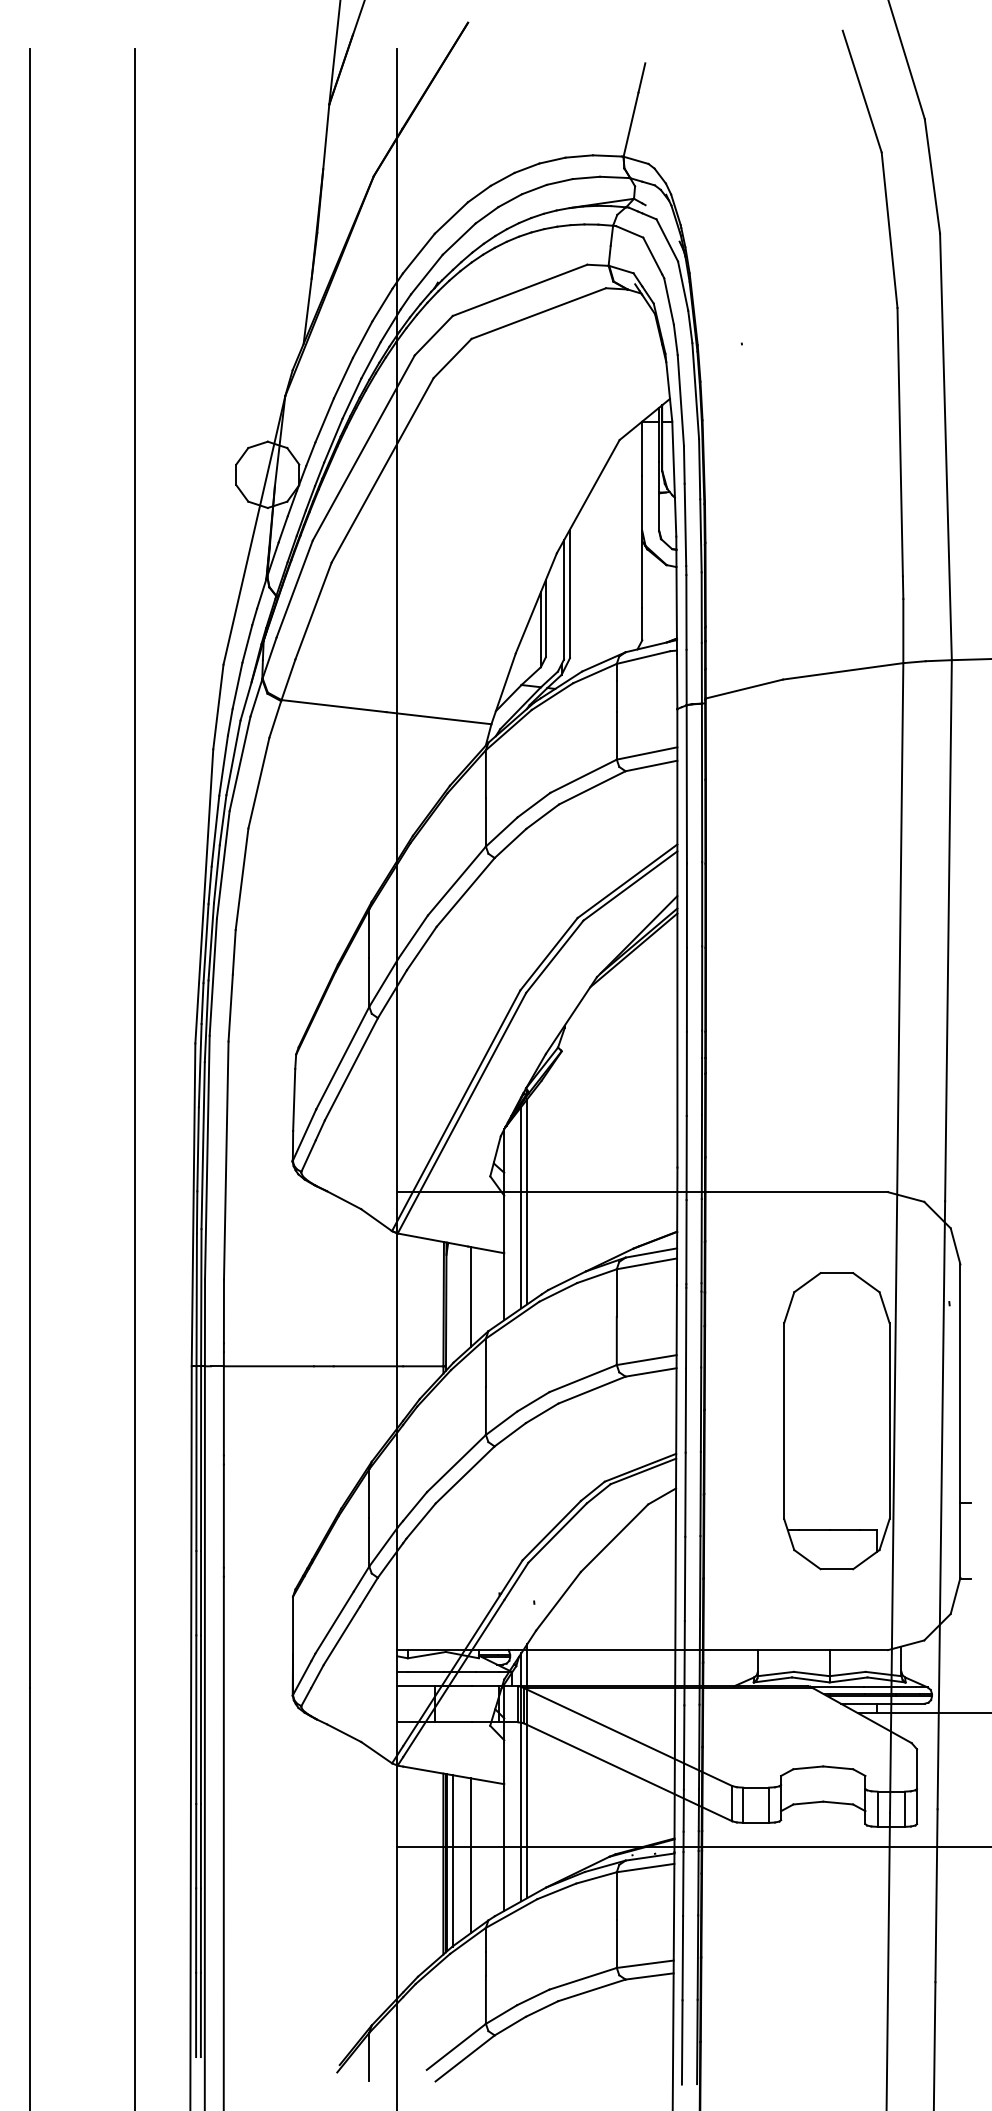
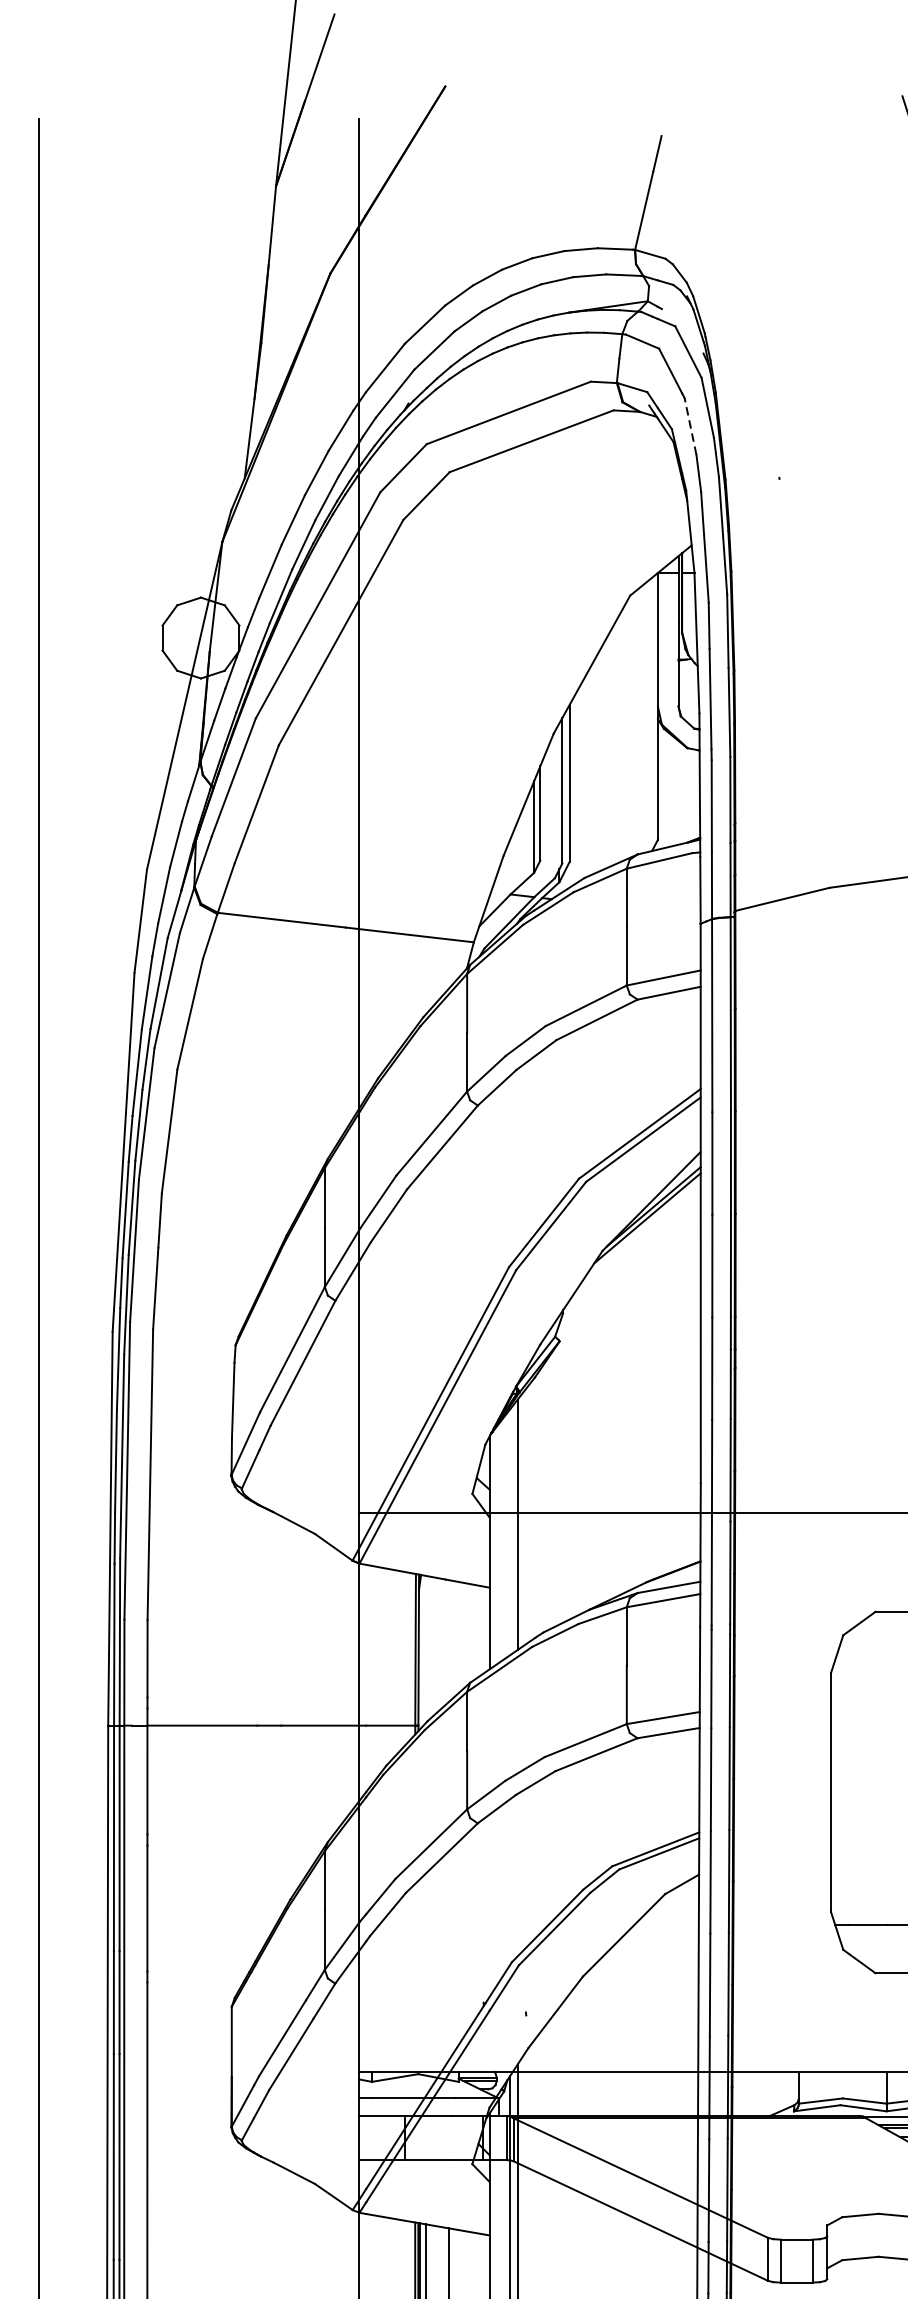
line: (669, 301) -> (691, 426), solid -> dashed
line: (521, 1207) -> (510, 1531), removed
line: (471, 1296) -> (449, 1640), removed

